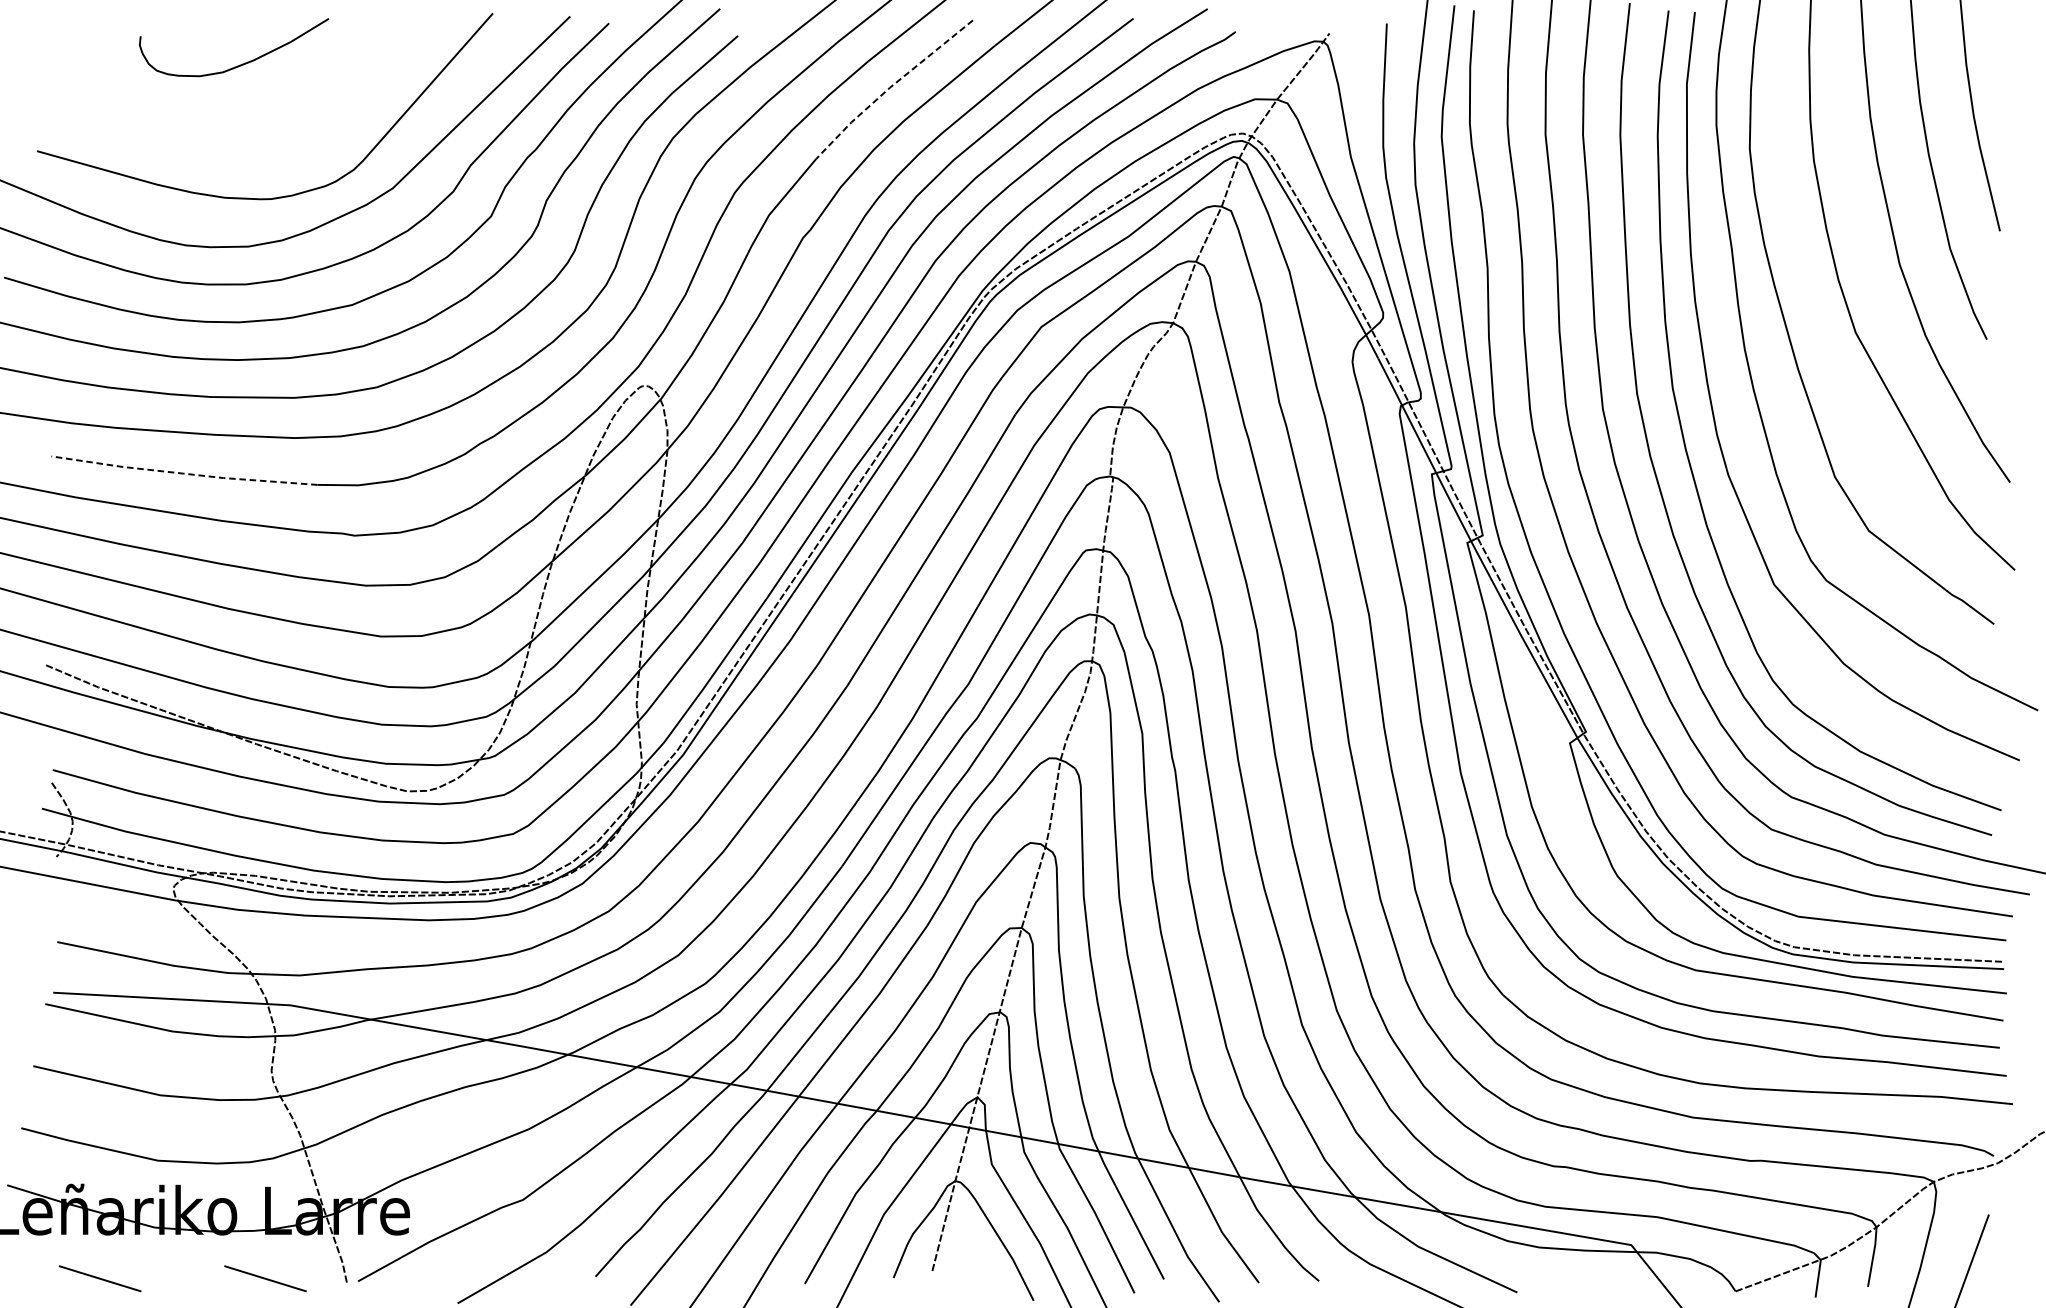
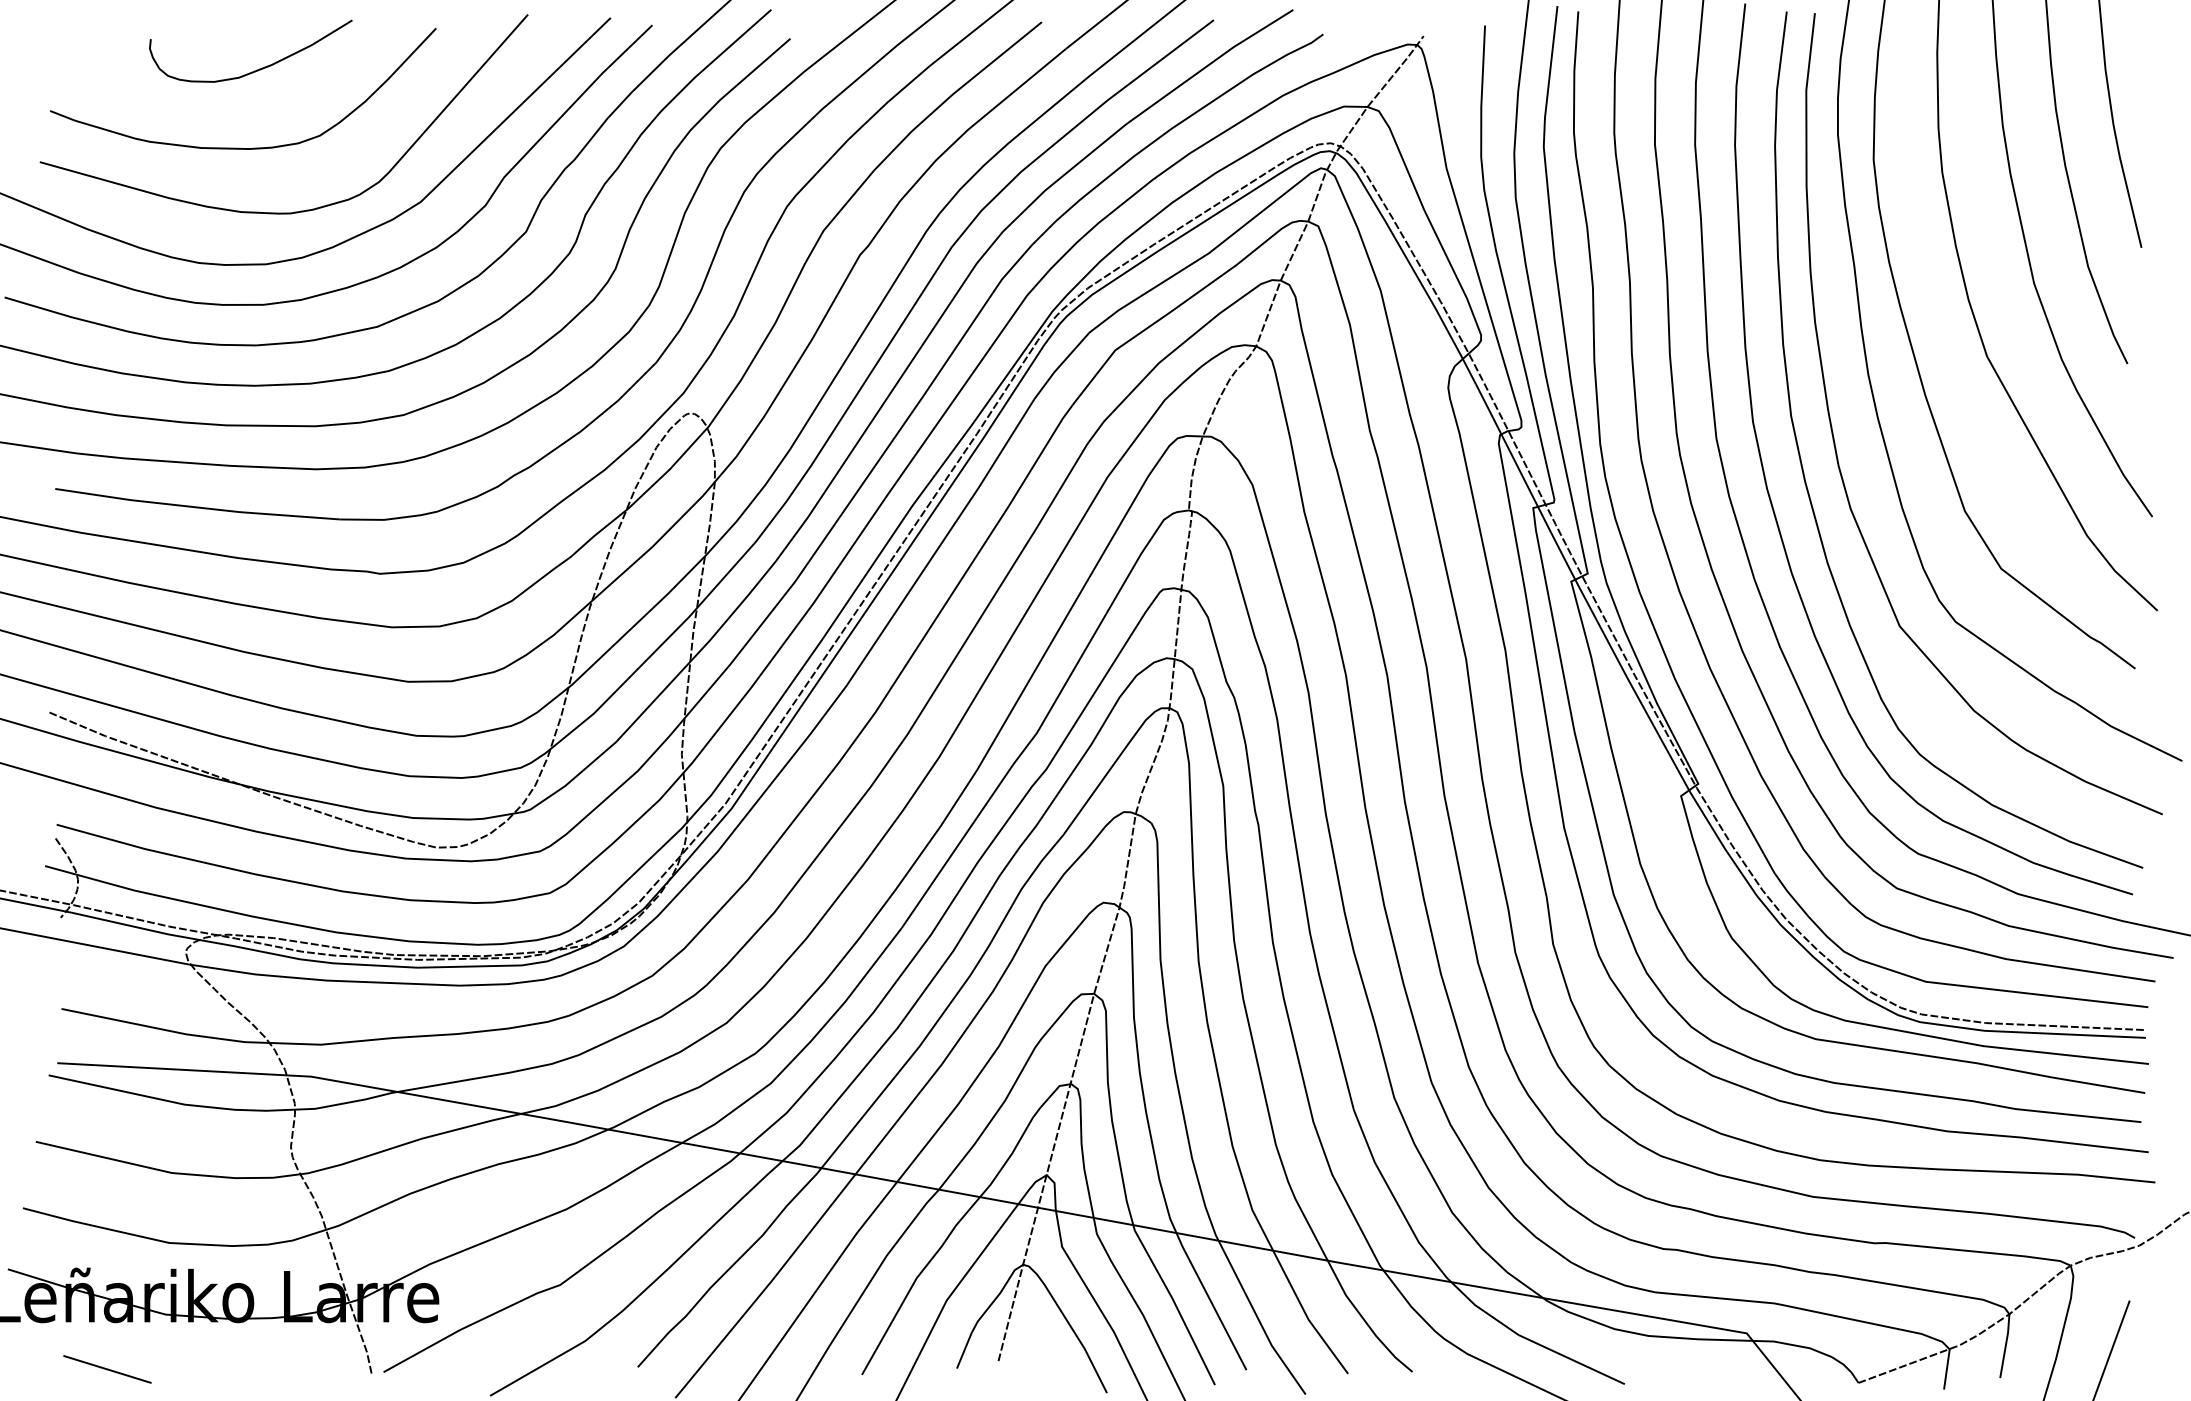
line: (890, 87) -> (953, 93), dashed -> solid
part: (223, 137) -> (239, 147), added
line: (184, 473) -> (197, 507), dashed -> solid
line: (265, 1278) -> (284, 1369), removed

